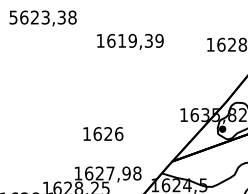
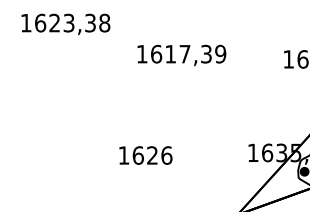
text: (13, 17) -> (26, 23), 5623,38 -> 1623,38
text: (132, 40) -> (184, 53), 1619,39 -> 1617,39
text: (103, 133) -> (146, 154), moved

